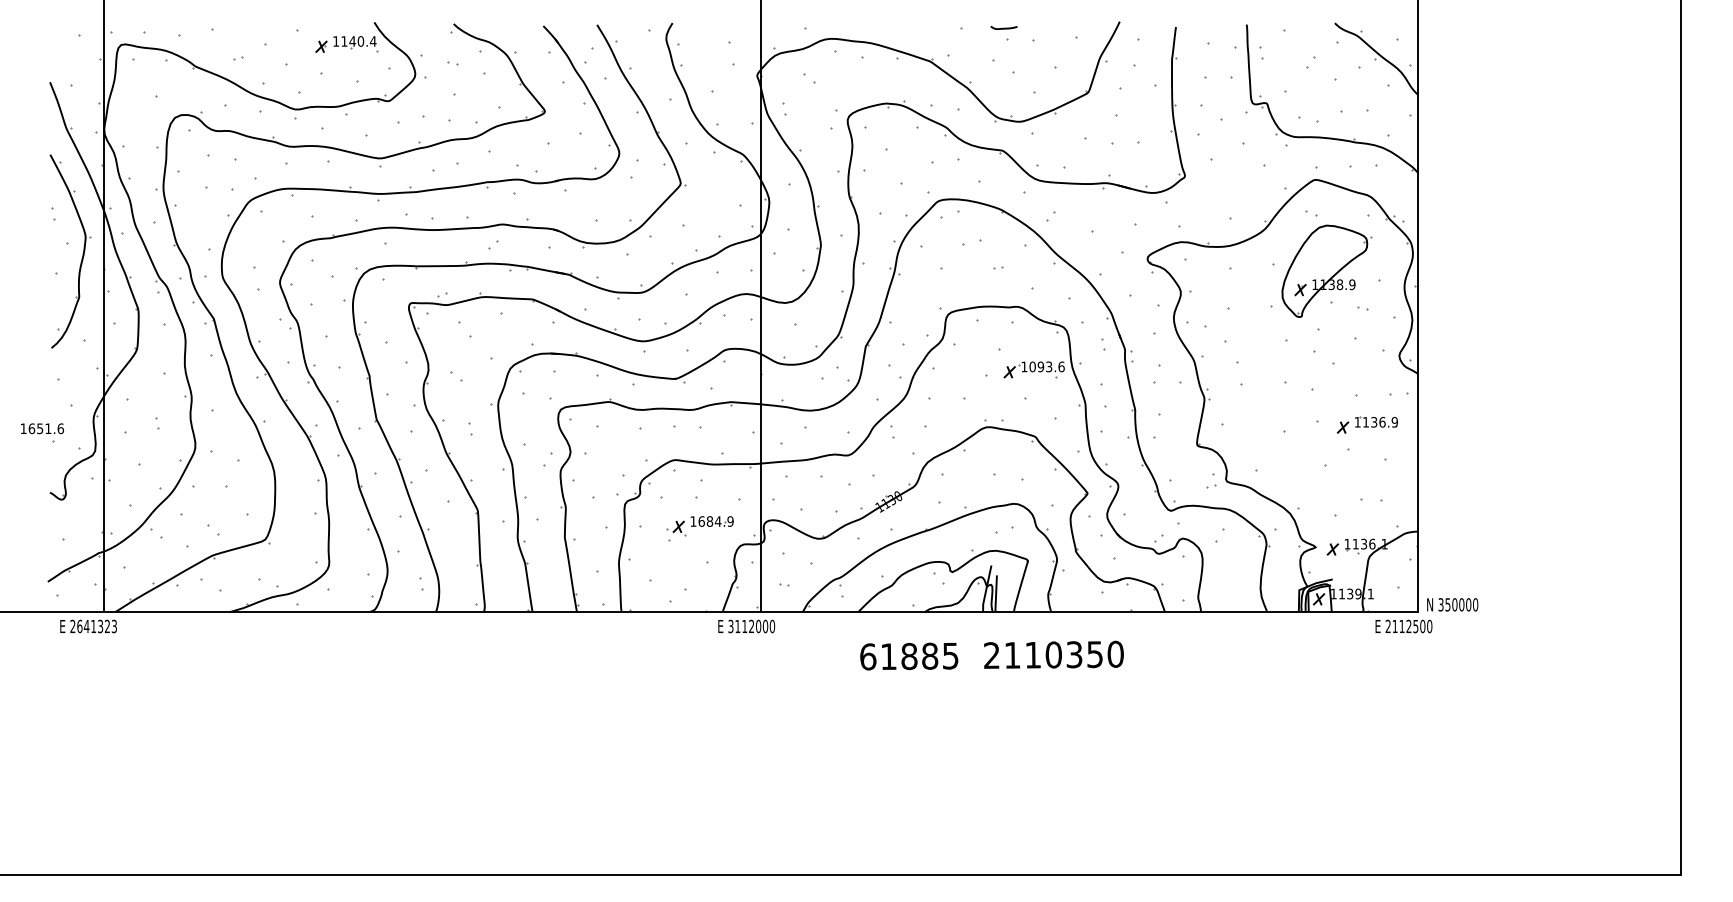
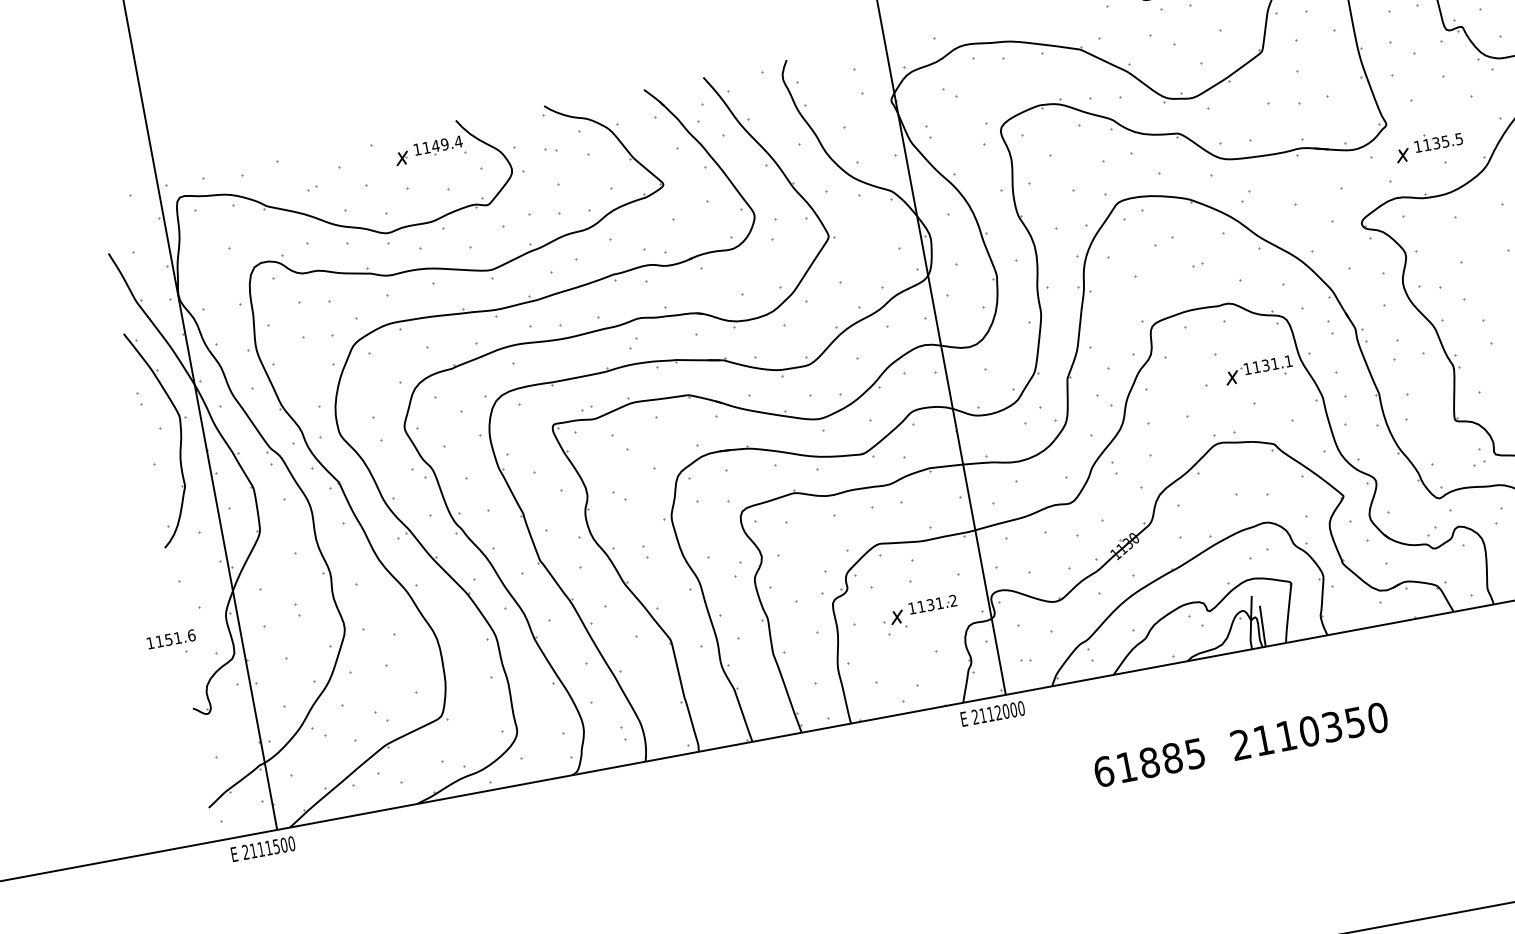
text: (360, 41) -> (444, 144), 1140.4 -> 1149.4
part: (1218, 201) -> (1428, 145), added
text: (1046, 366) -> (1271, 363), 1093.6 -> 1131.1
text: (31, 428) -> (159, 641), 1651.6 -> 1151.6
text: (715, 521) -> (936, 603), 1684.9 -> 1131.2
text: (97, 626) -> (273, 847), 2641323 -> 2111500
text: (730, 626) -> (974, 717), 3112000 -> 2112000
text: (991, 655) -> (1240, 744), moved

